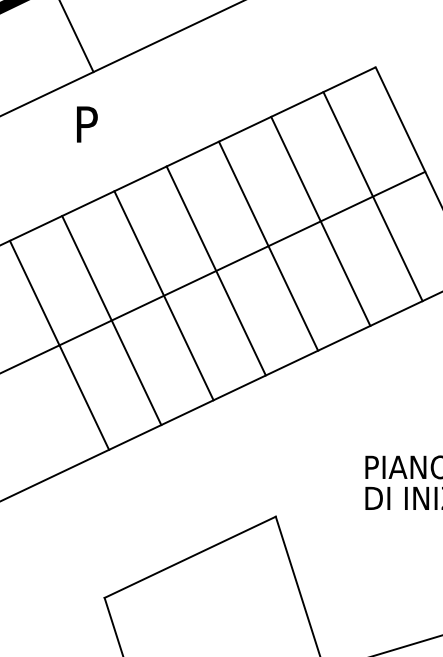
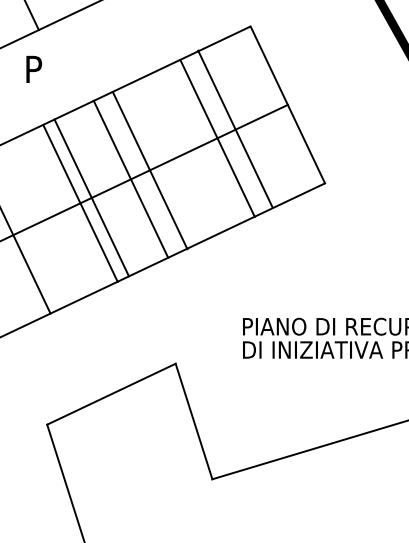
line: (372, 196) -> (217, 138), moved
line: (320, 220) -> (235, 128), moved
line: (268, 245) -> (150, 170), moved
line: (111, 320) -> (80, 203), moved

